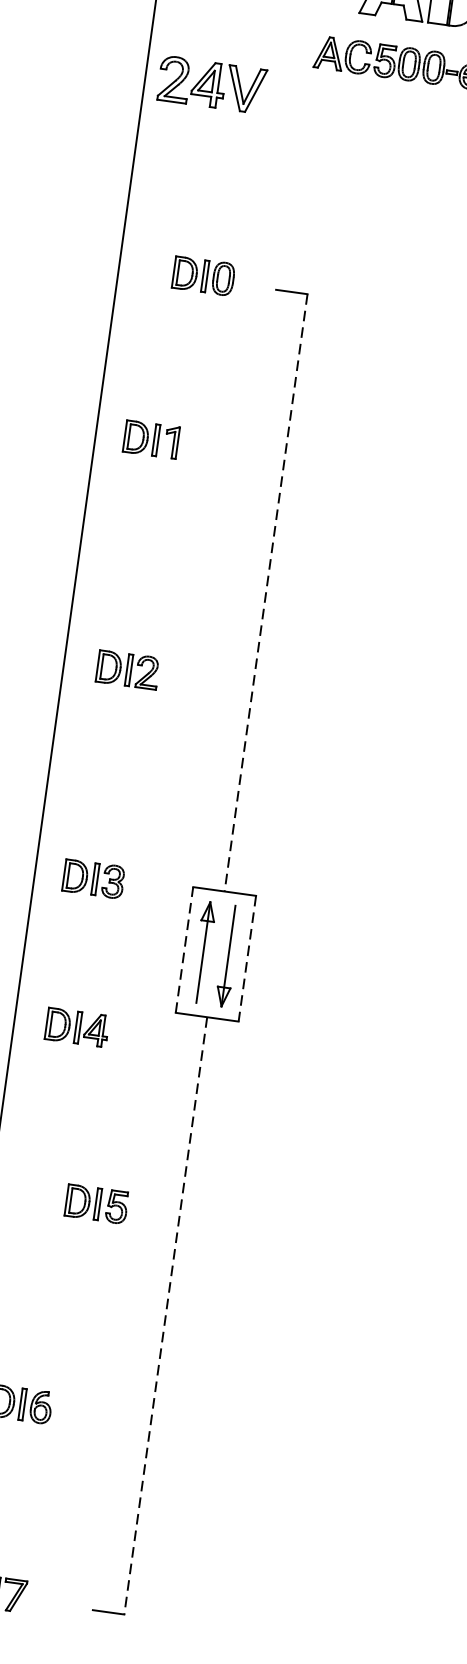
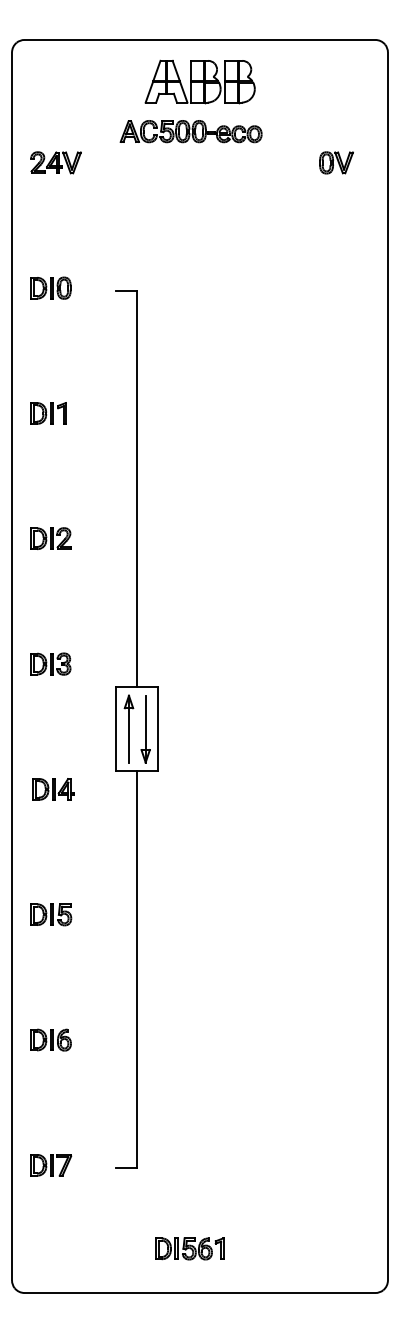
part: (211, 84) -> (55, 162), size x0.71
part: (203, 274) -> (50, 287), moved
part: (151, 439) -> (48, 413), moved
line: (266, 593) -> (137, 489), dashed -> solid
part: (126, 669) -> (50, 538), moved
part: (93, 878) -> (50, 663), moved
line: (184, 950) -> (116, 729), dashed -> solid
line: (247, 959) -> (158, 729), dashed -> solid
part: (97, 1203) -> (51, 914), moved
line: (165, 1316) -> (137, 969), dashed -> solid

